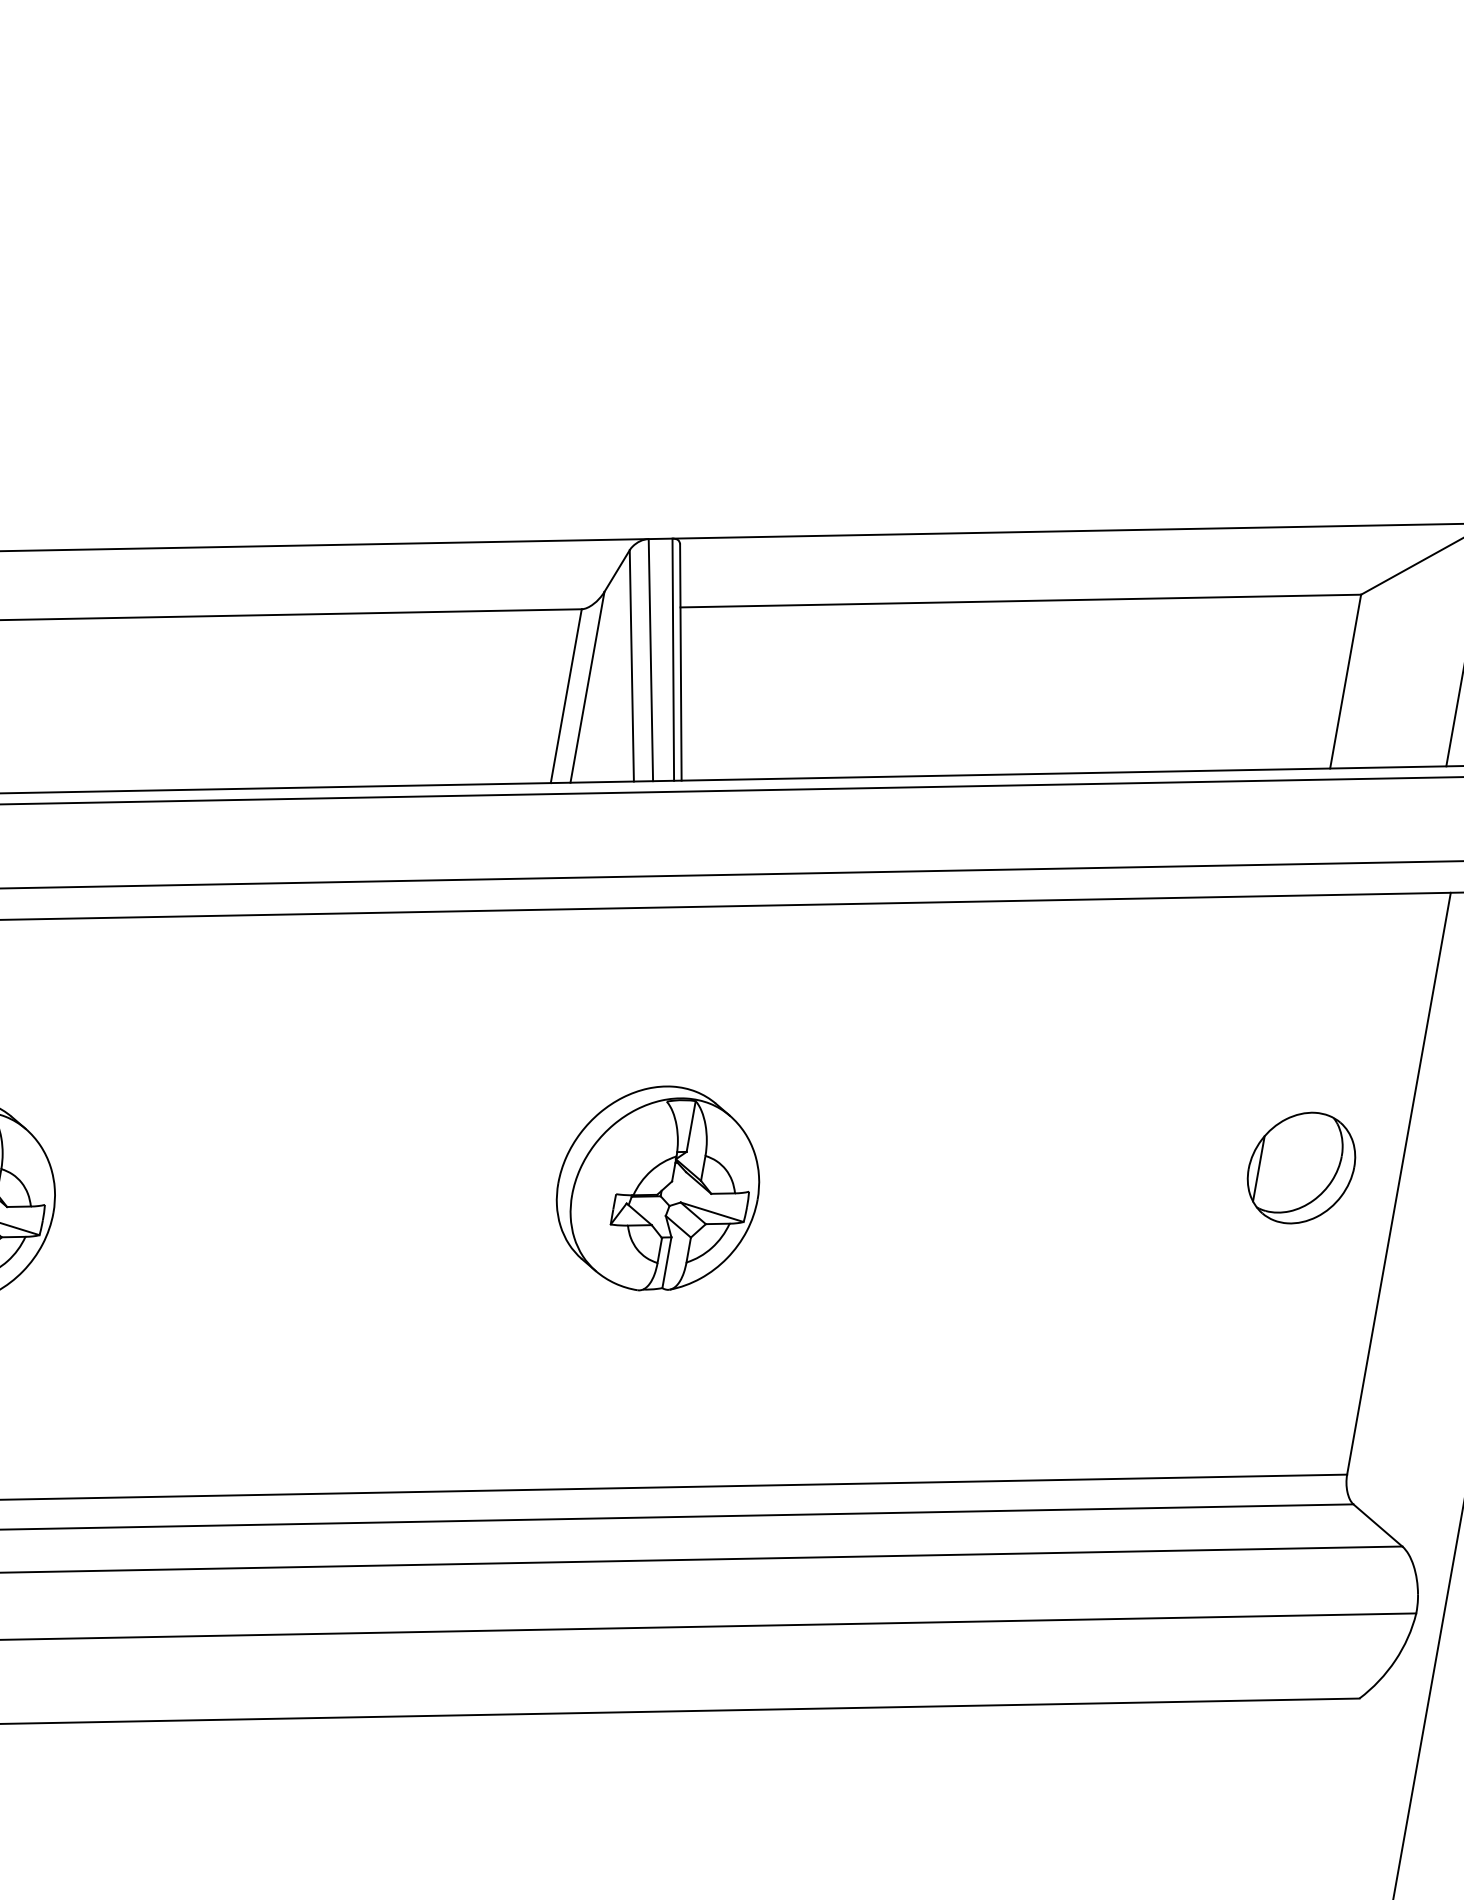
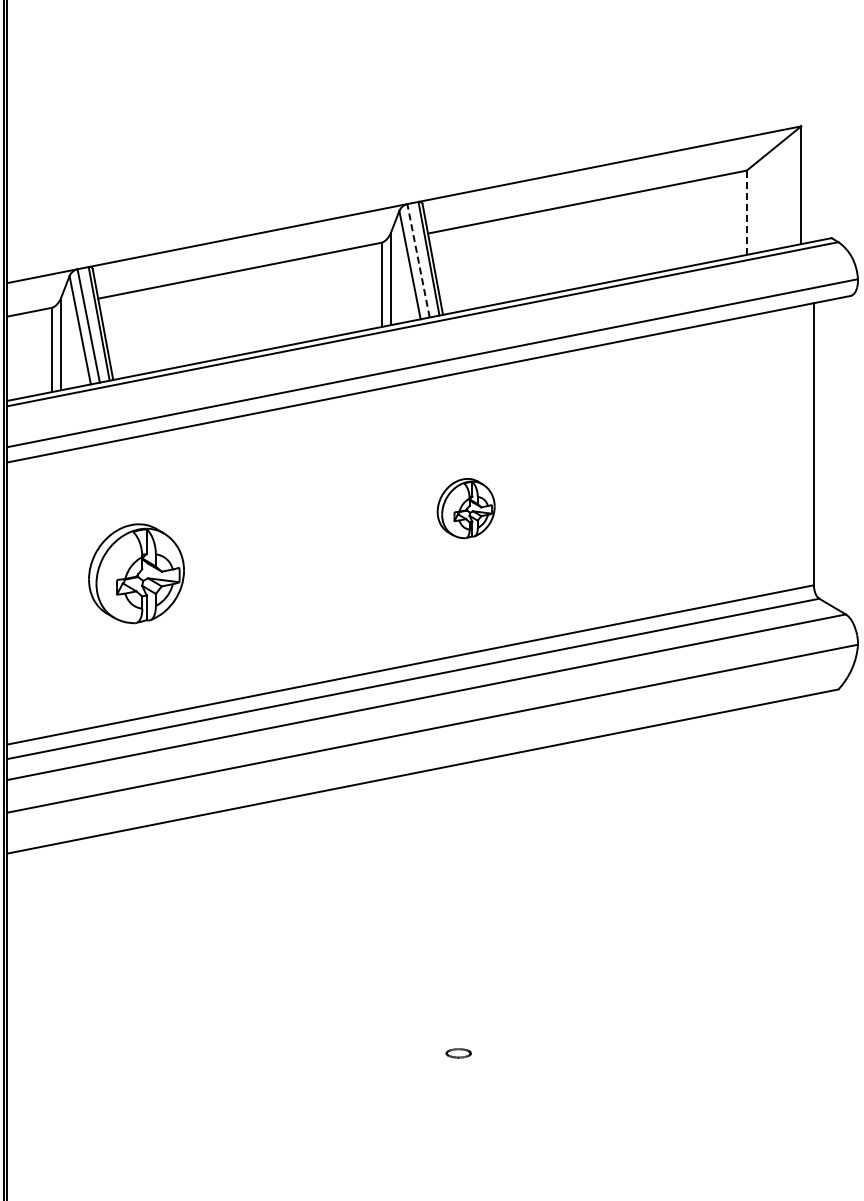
line: (650, 659) -> (418, 260), solid -> dashed
line: (1345, 680) -> (746, 212), solid -> dashed
part: (1301, 1166) -> (766, 444), removed
part: (656, 1188) -> (465, 508), size x0.6

